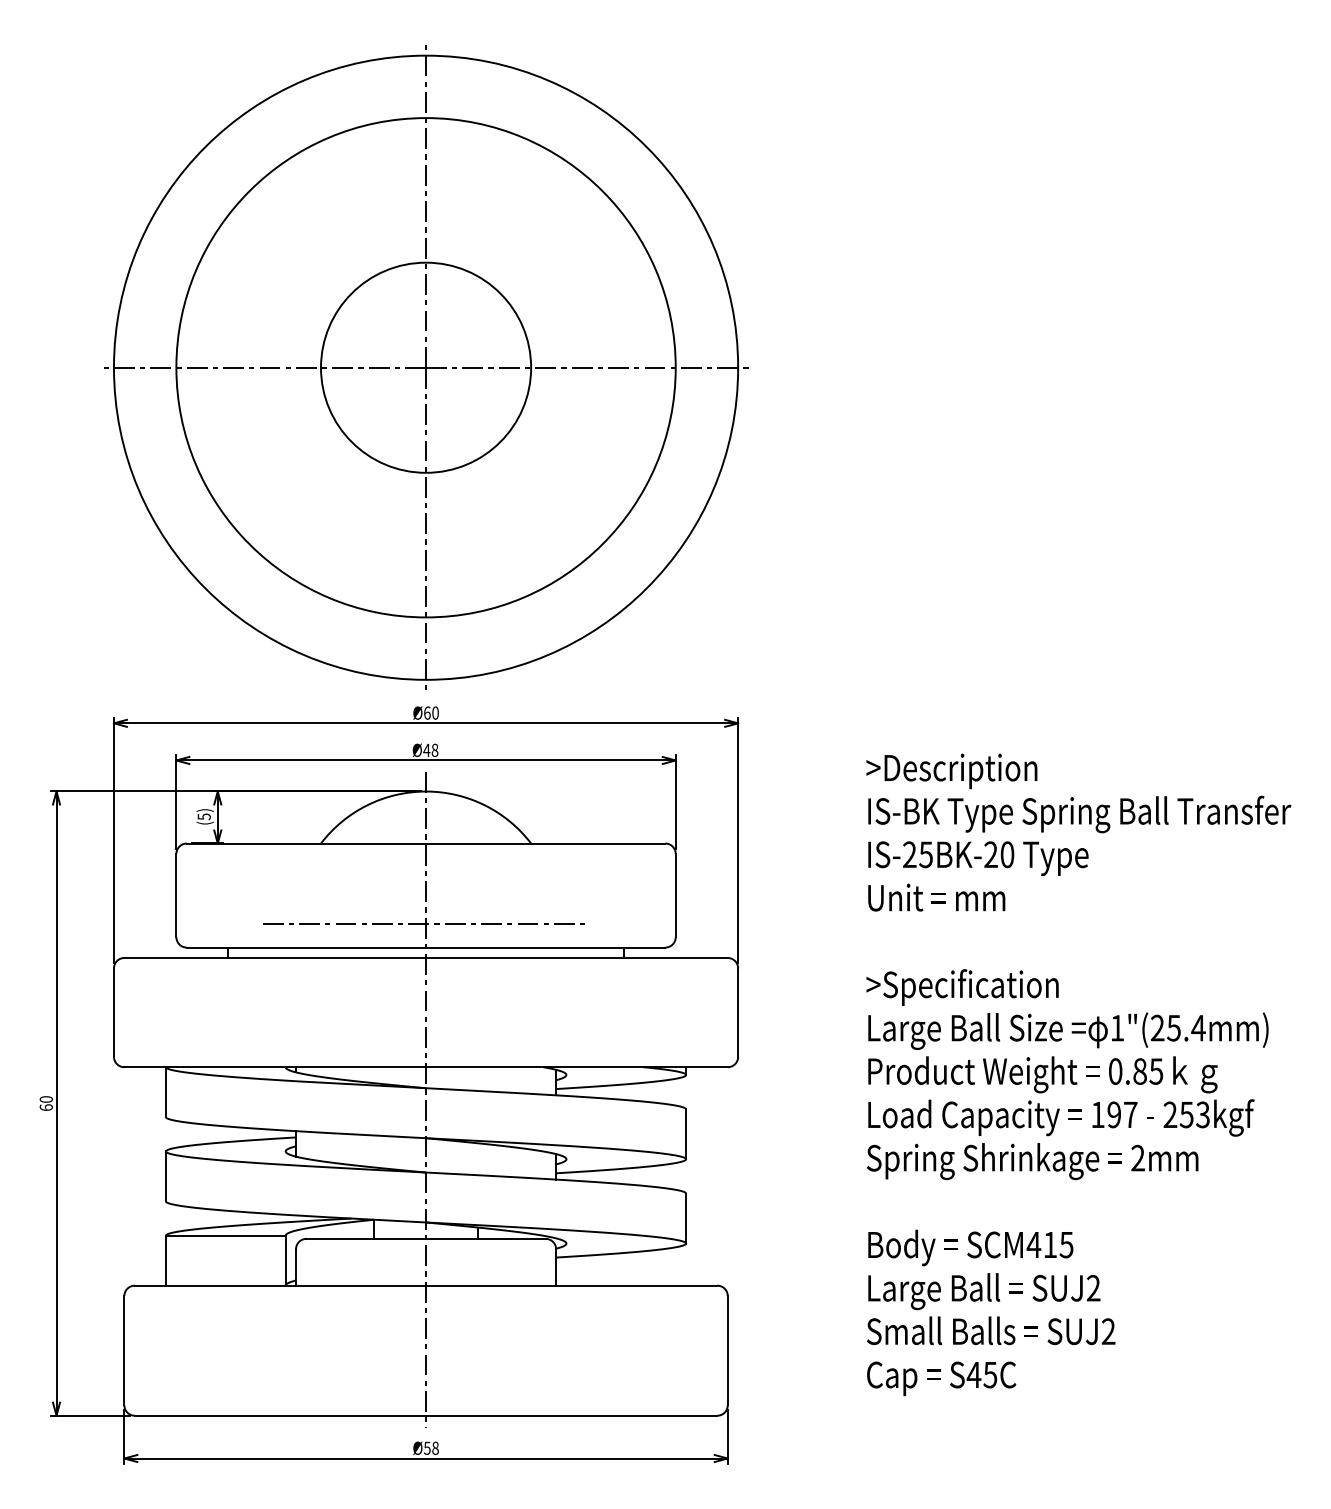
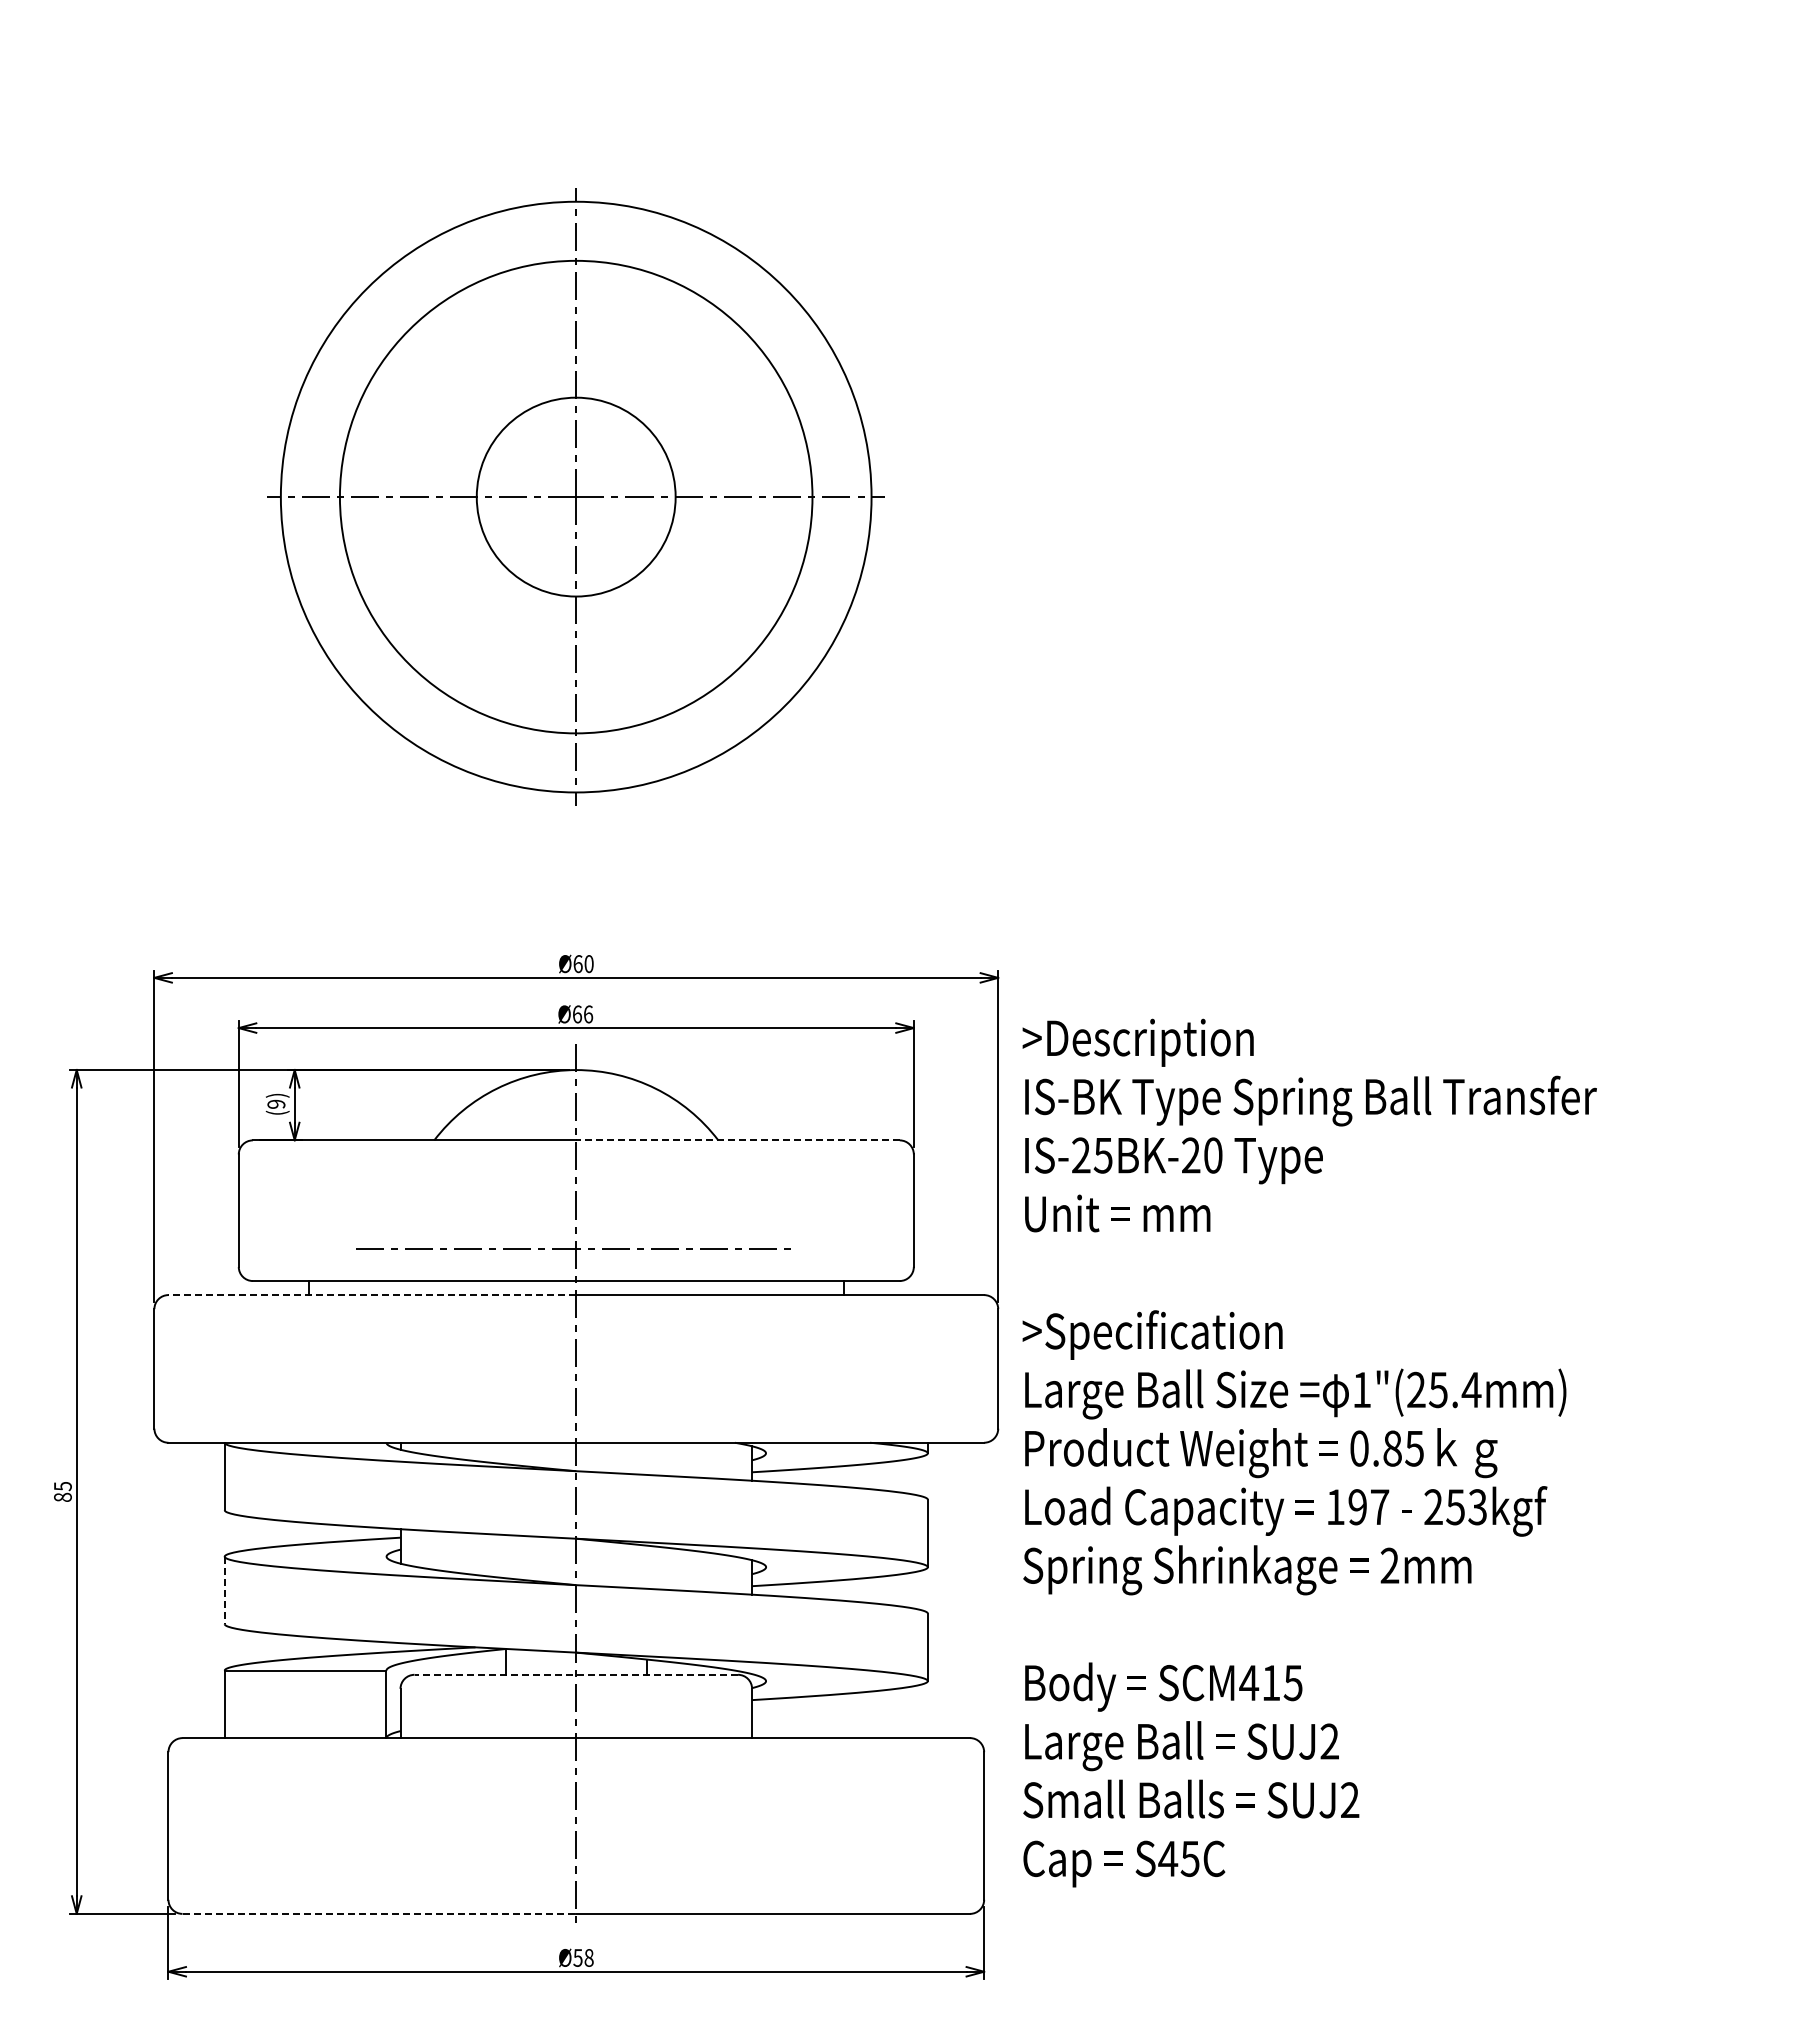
part: (425, 367) -> (575, 496), size x0.7
text: (430, 750) -> (582, 1014), Ø48 -> Ø66
text: (204, 817) -> (276, 1104), (5) -> (9)
line: (546, 843) -> (738, 1140), solid -> dashed
line: (275, 958) -> (372, 1295), solid -> dashed
text: (1078, 1074) -> (1309, 1452), moved
text: (46, 1103) -> (62, 1491), 60 -> 85
line: (165, 1176) -> (224, 1590), solid -> dashed
line: (426, 1238) -> (576, 1674), solid -> dashed
line: (280, 1415) -> (379, 1913), solid -> dashed

